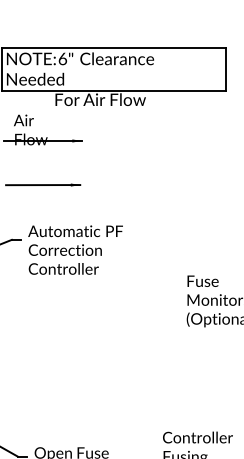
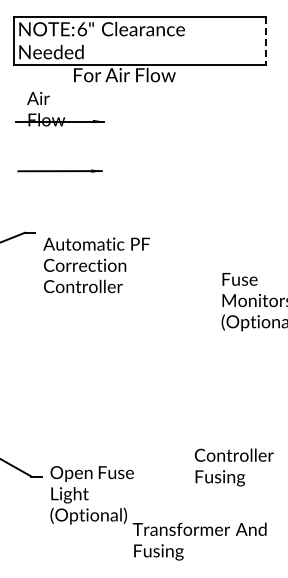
line: (225, 69) -> (265, 41), solid -> dashed
text: (75, 250) -> (96, 265), moved

